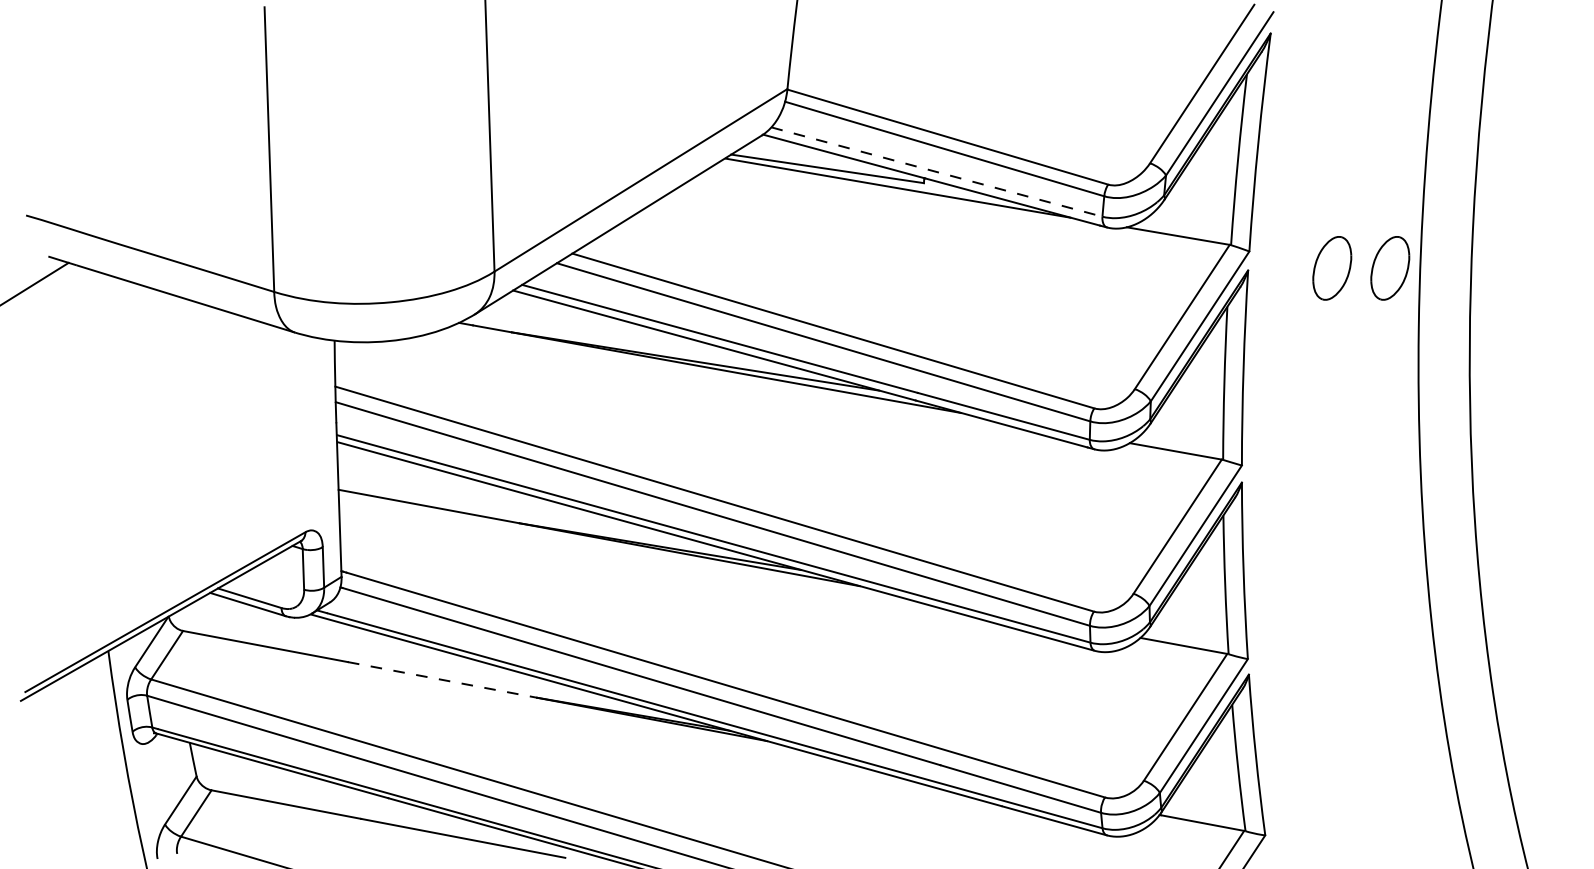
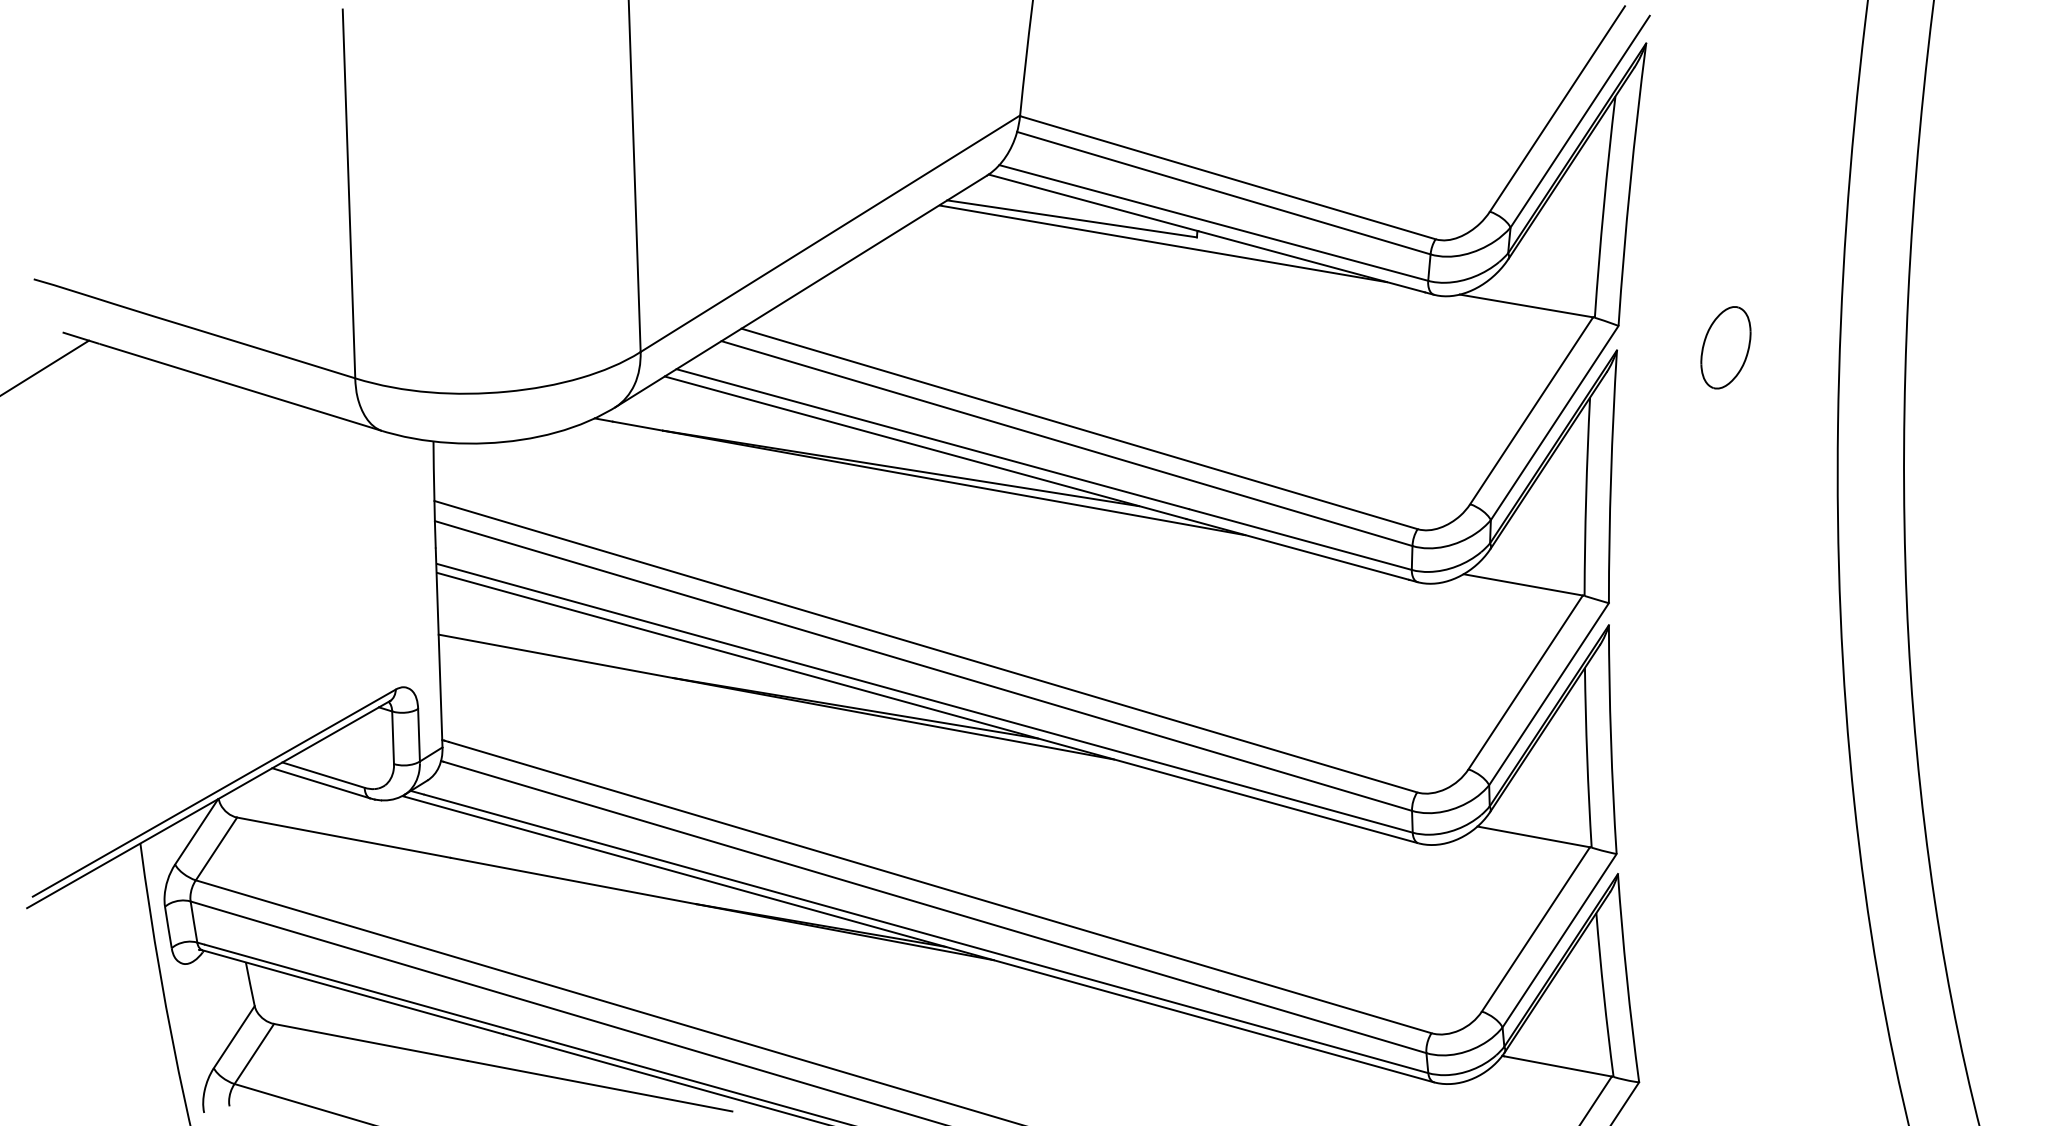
line: (937, 172) -> (1214, 223), dashed -> solid
part: (1390, 268) -> (1801, 347), removed
line: (443, 680) -> (574, 881), dashed -> solid

